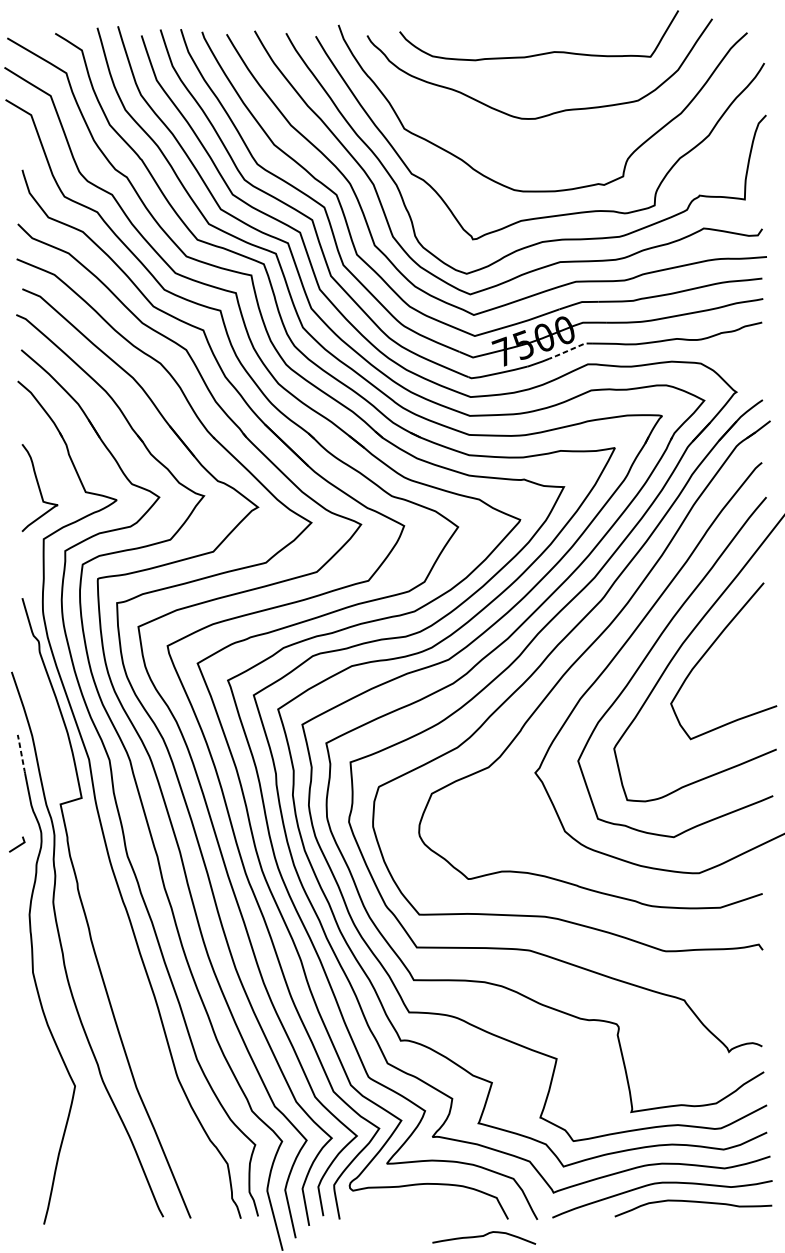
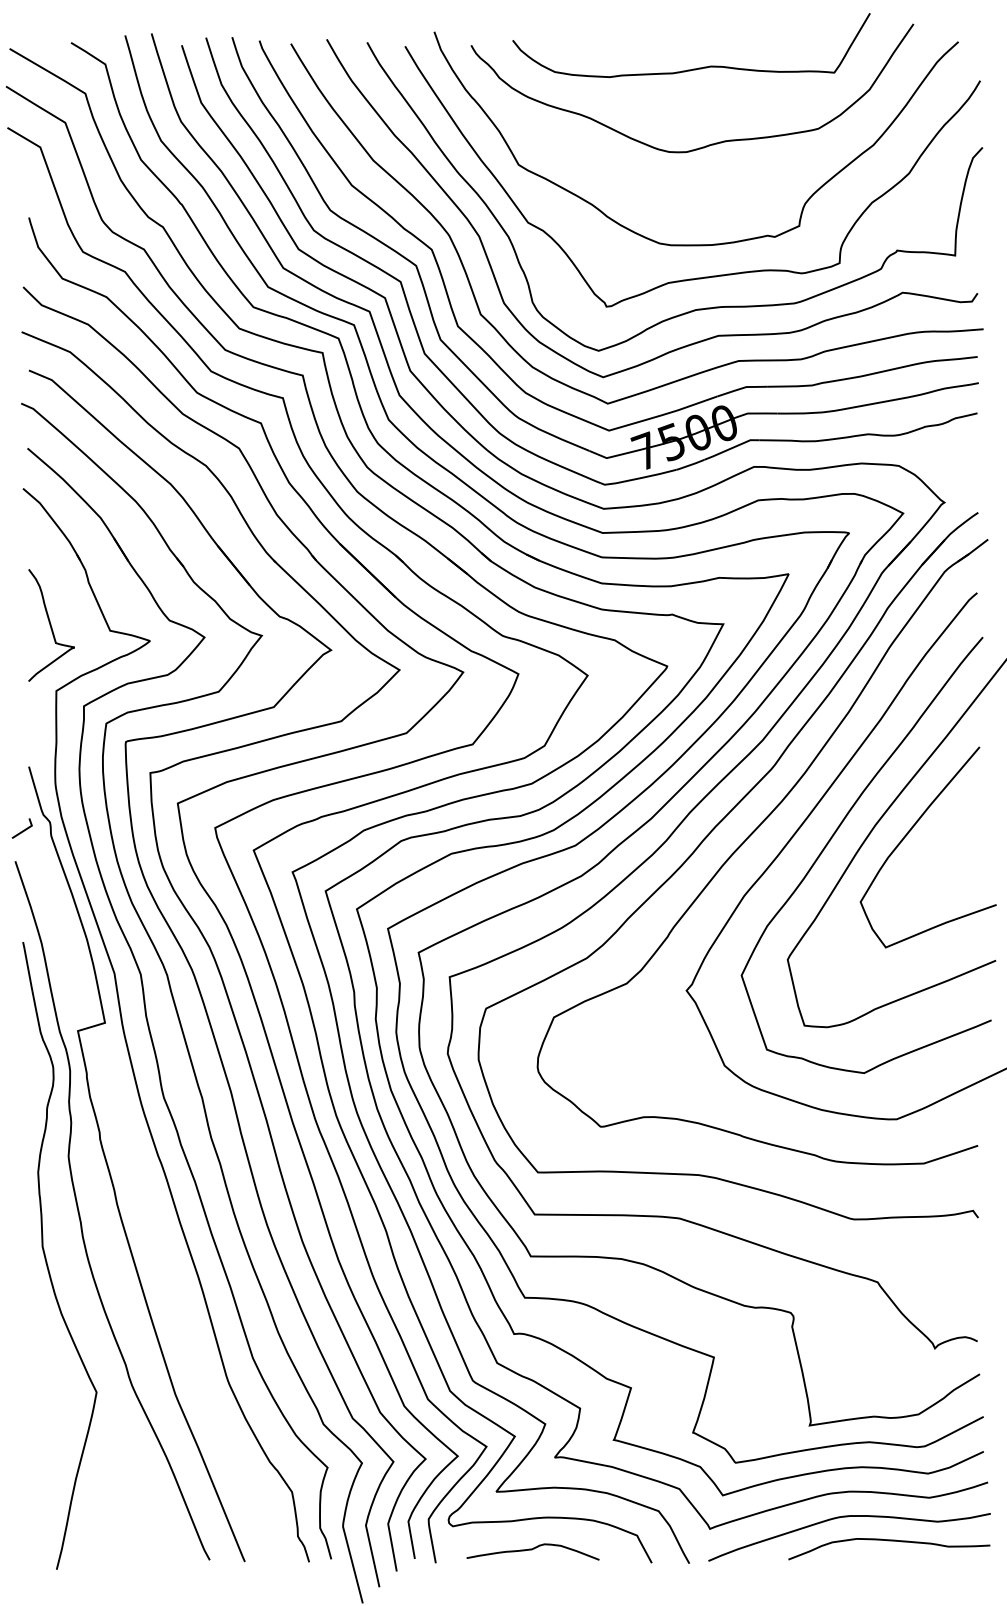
line: (570, 349) -> (731, 448), dashed -> solid
line: (21, 754) -> (27, 966), dashed -> solid
line: (17, 846) -> (22, 830), moved
curve: (483, 1236) -> (532, 1550), moved

